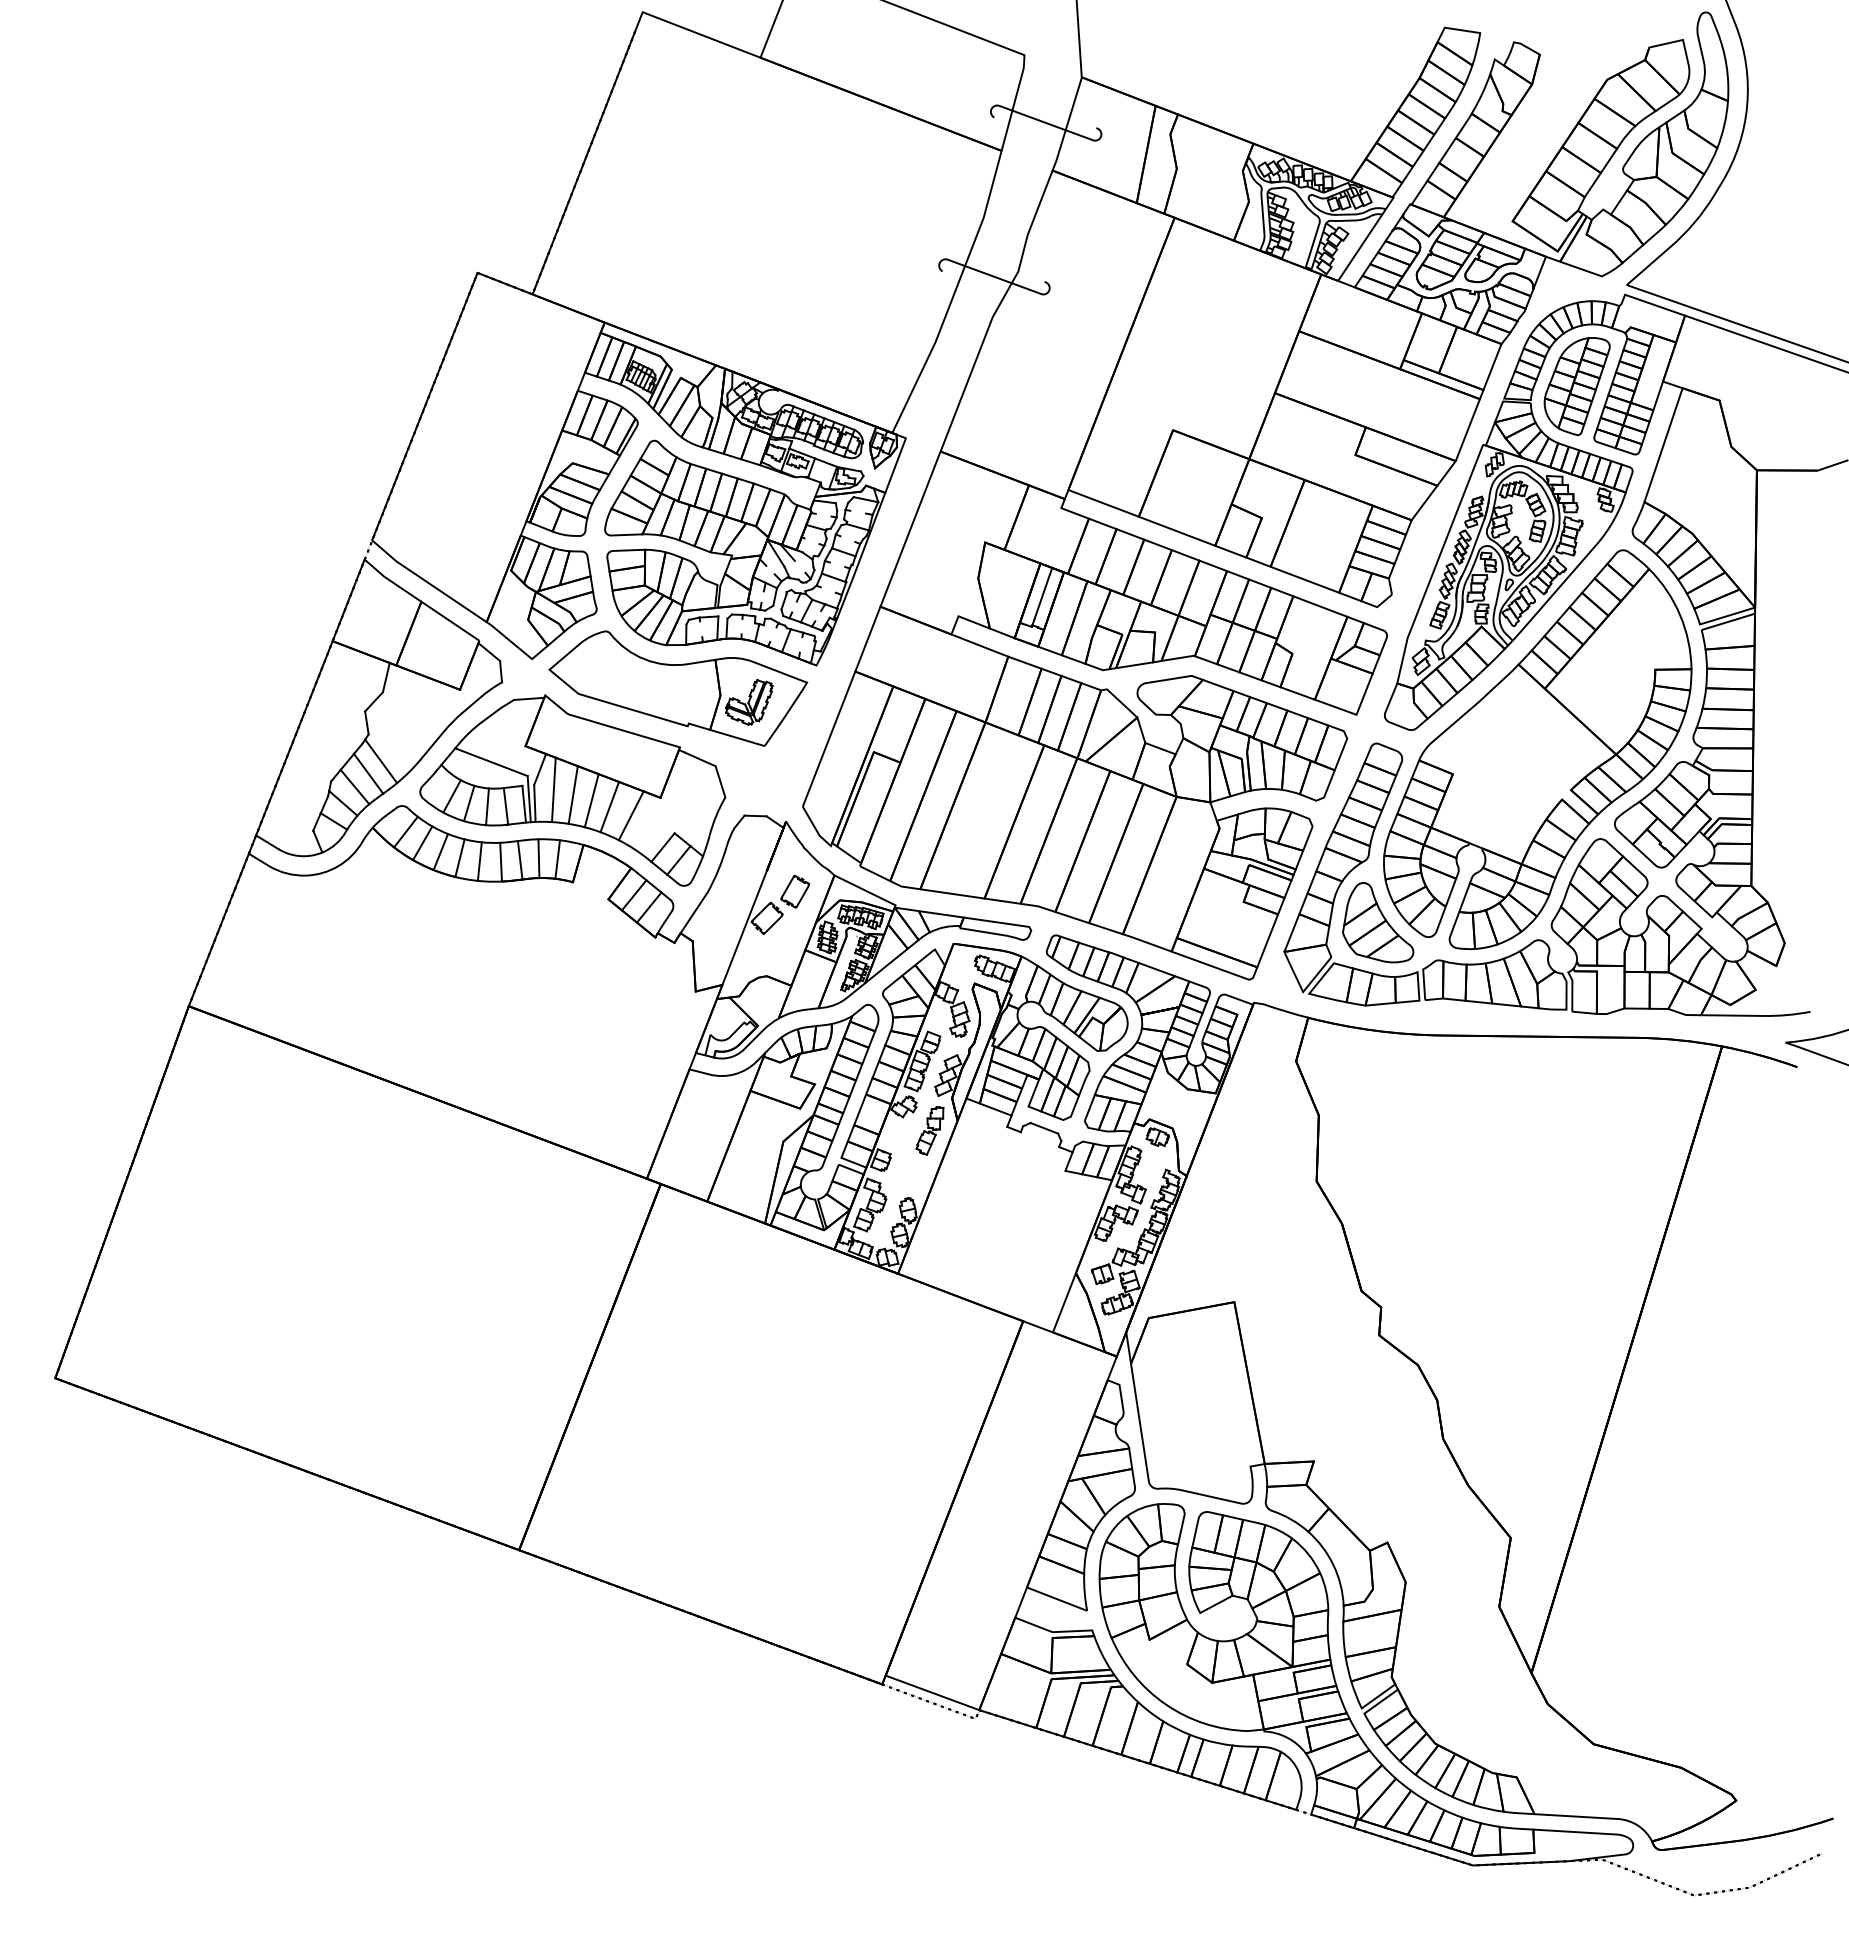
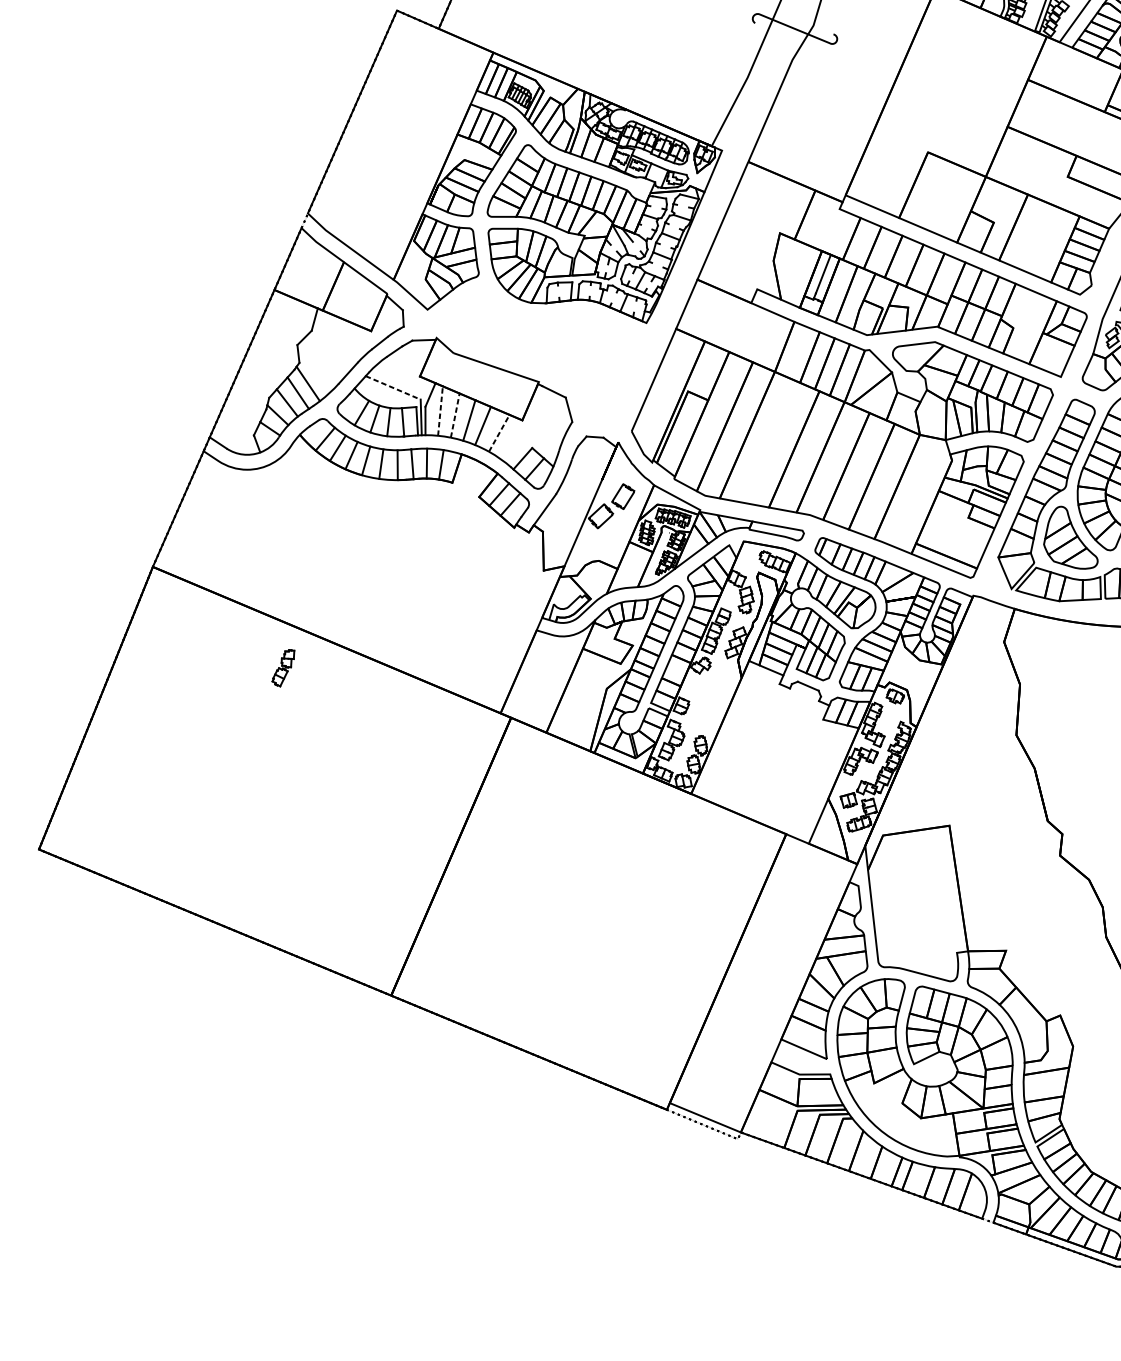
part: (678, 688) -> (539, 336), removed
line: (491, 762) -> (393, 388), solid -> dashed
line: (553, 789) -> (440, 410), solid -> dashed
line: (573, 794) -> (455, 415), solid -> dashed
line: (631, 815) -> (499, 433), solid -> dashed
part: (929, 1130) -> (283, 667), moved

